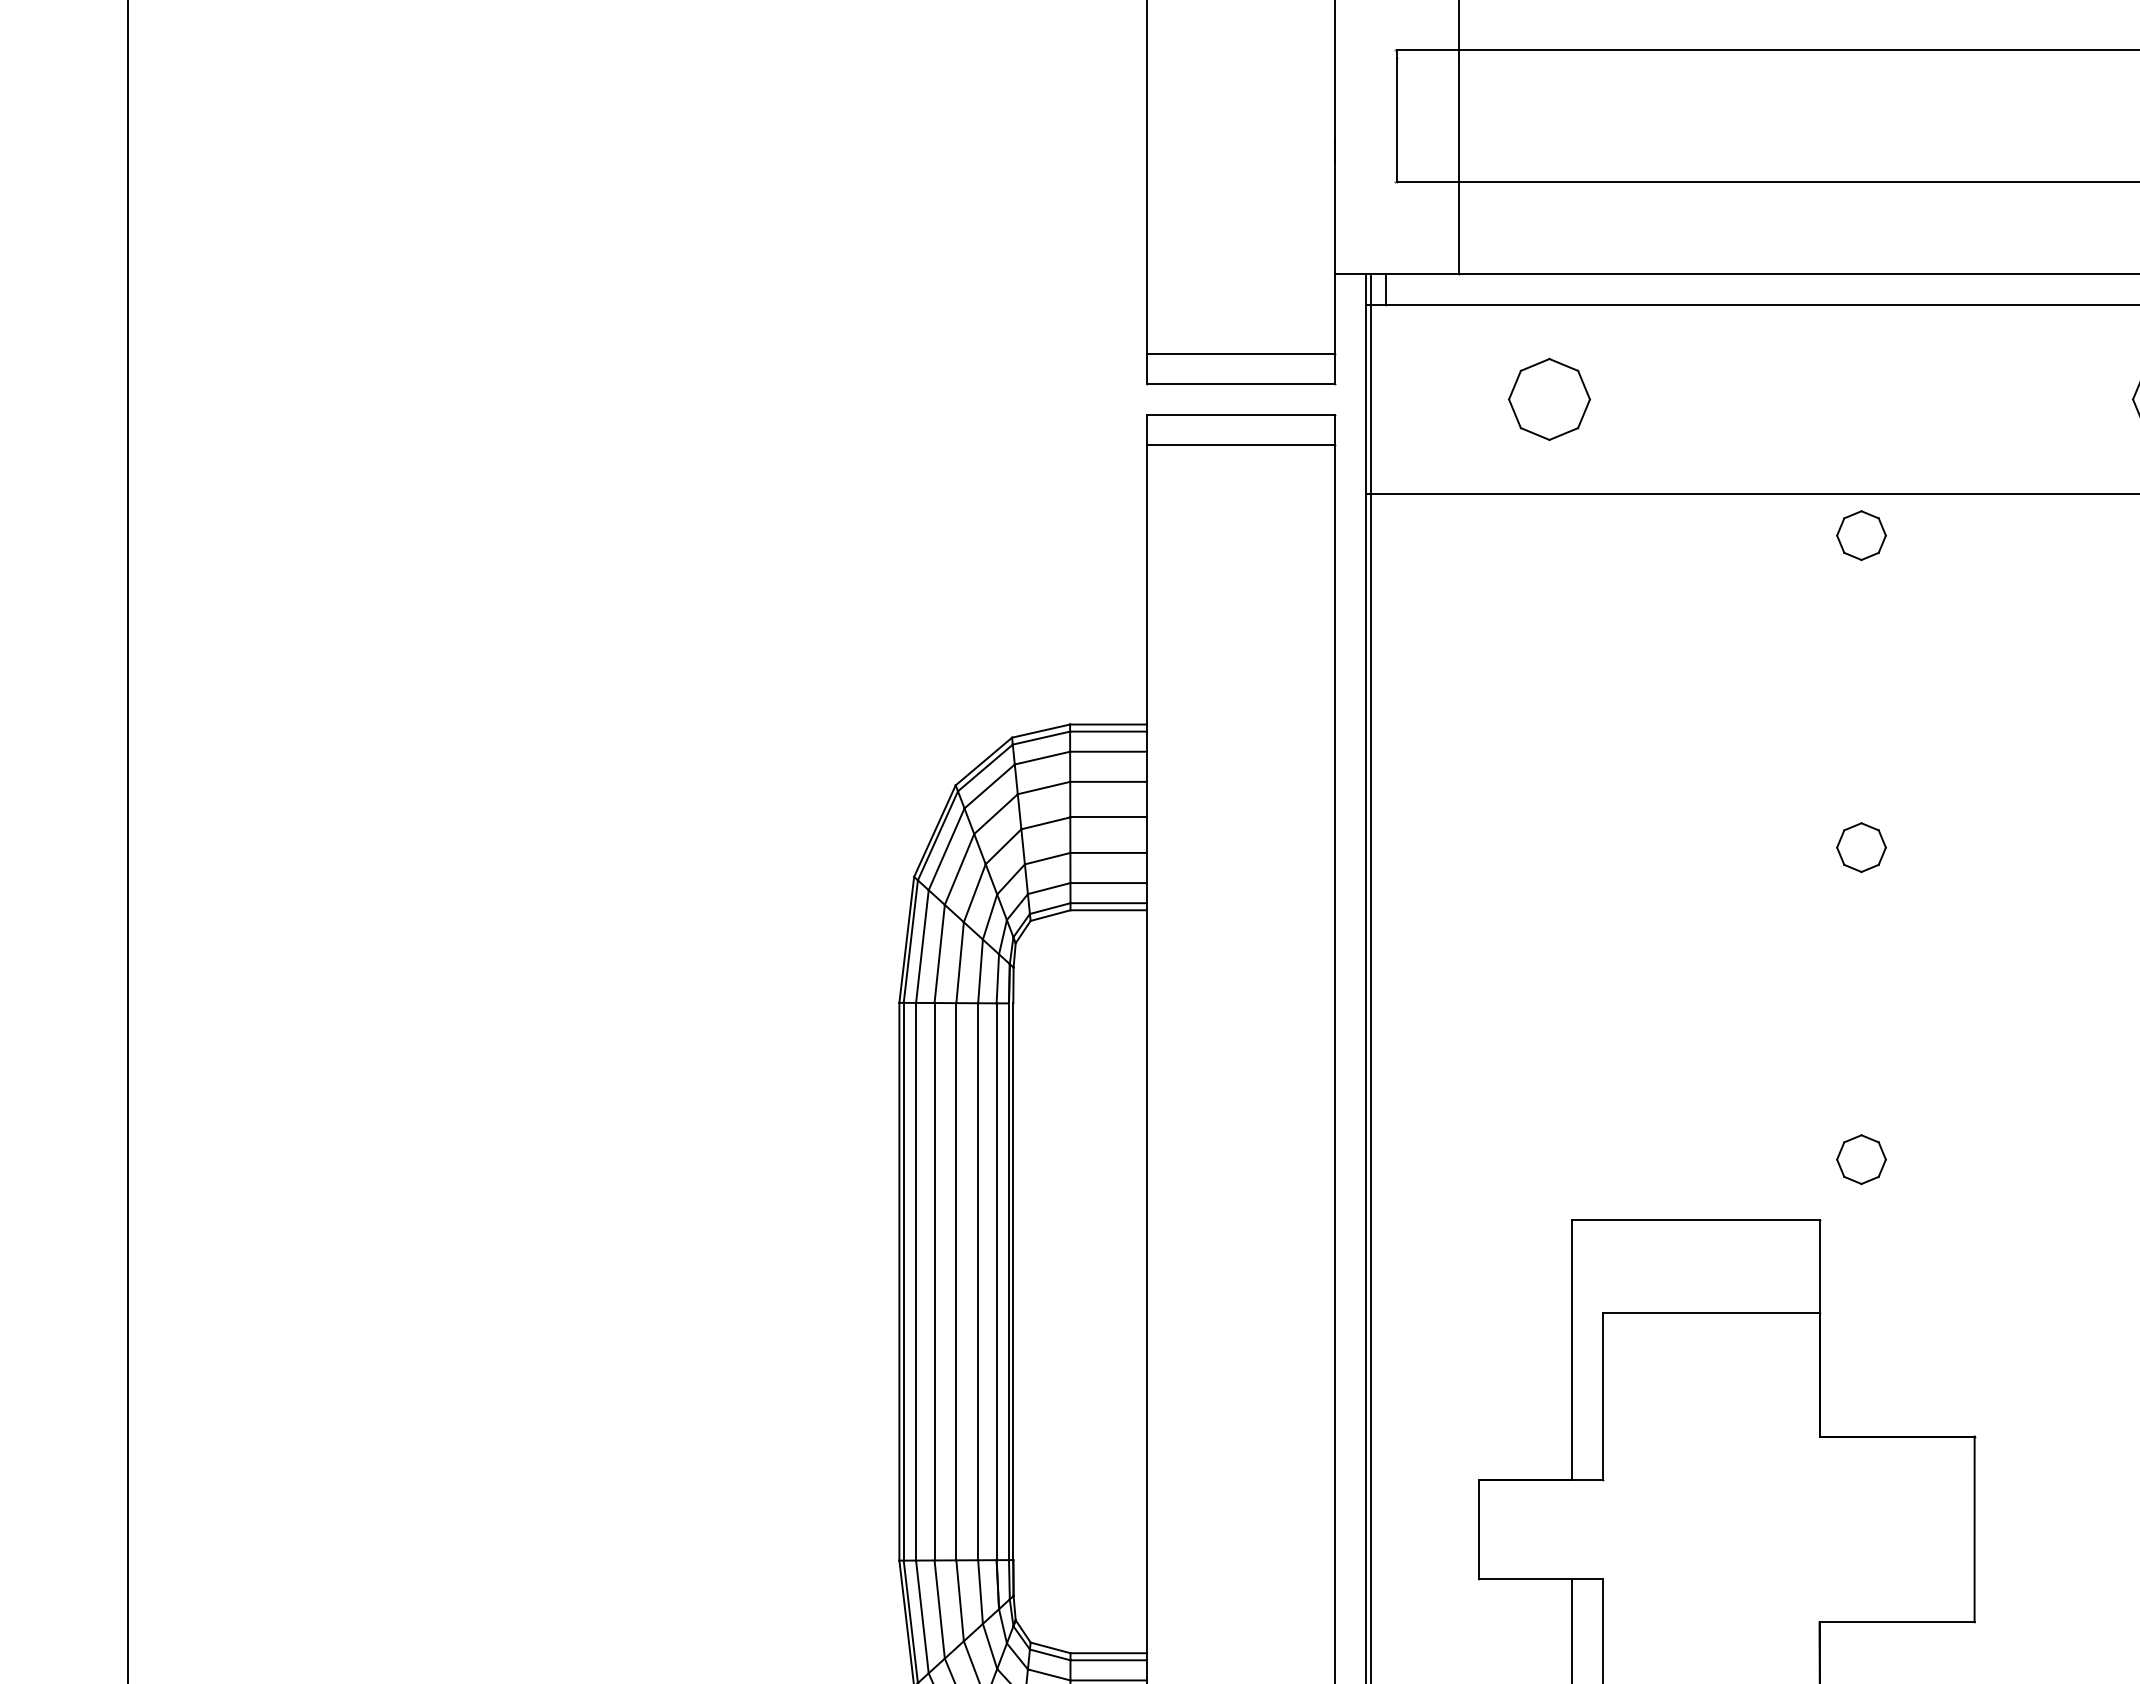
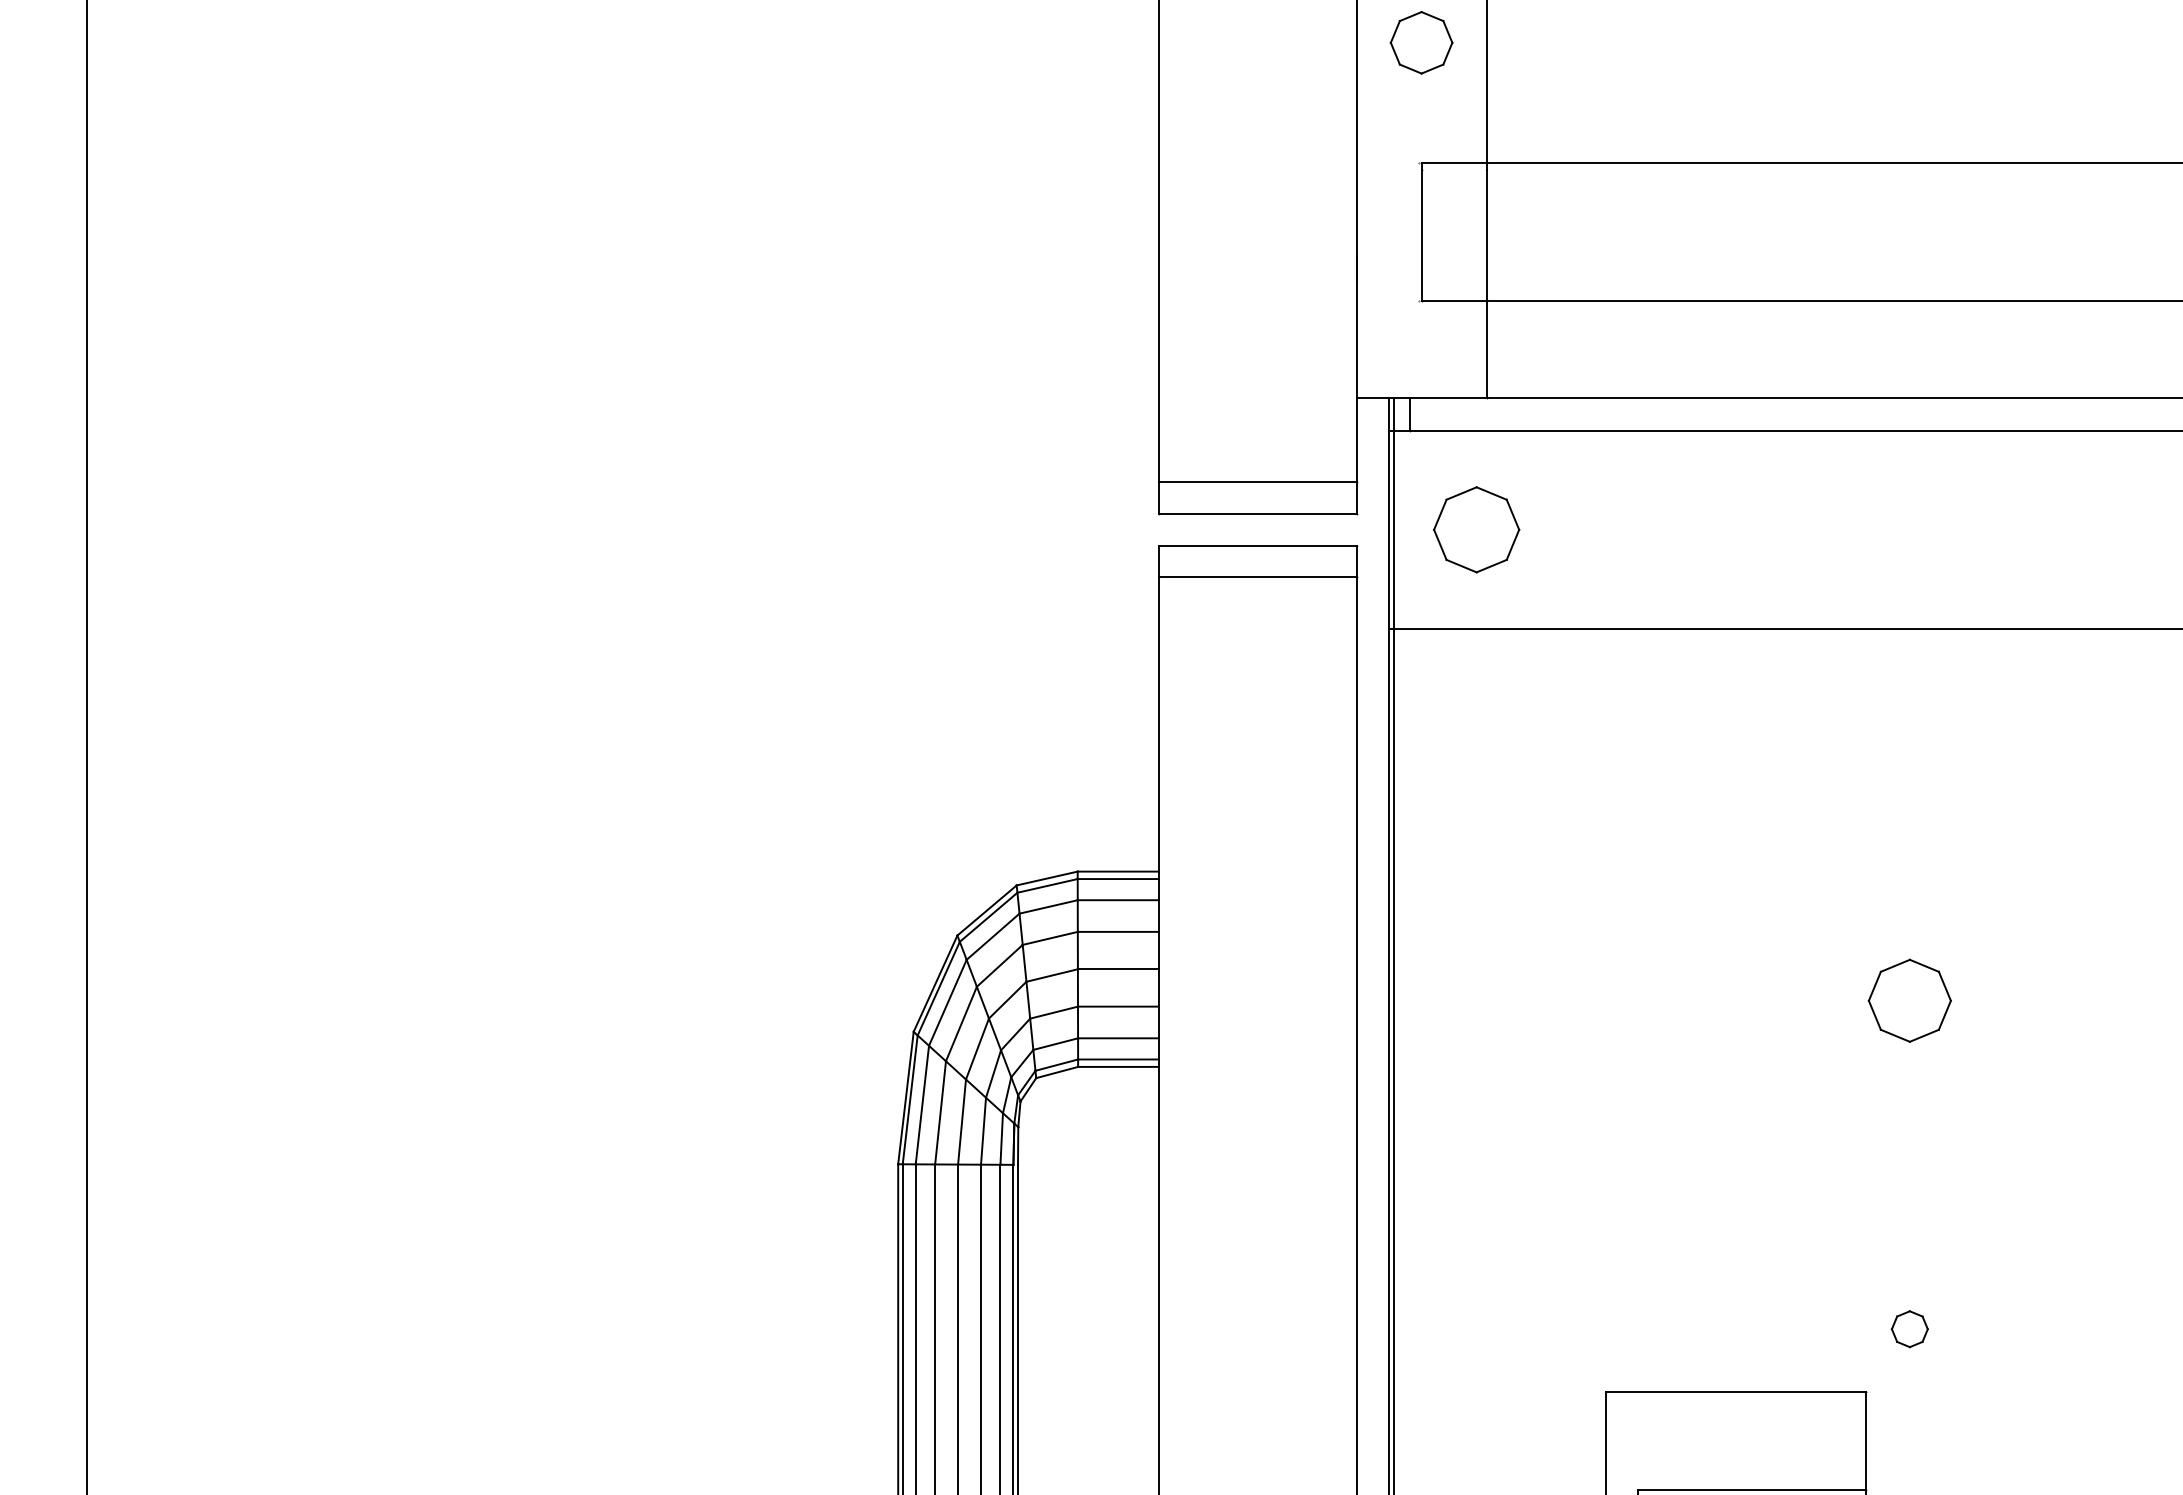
part: (1549, 398) -> (1476, 528), moved
part: (1861, 535) -> (1909, 672), removed
part: (1861, 847) -> (1909, 1000), size x1.6
part: (1861, 1159) -> (1909, 1328), size x0.7

